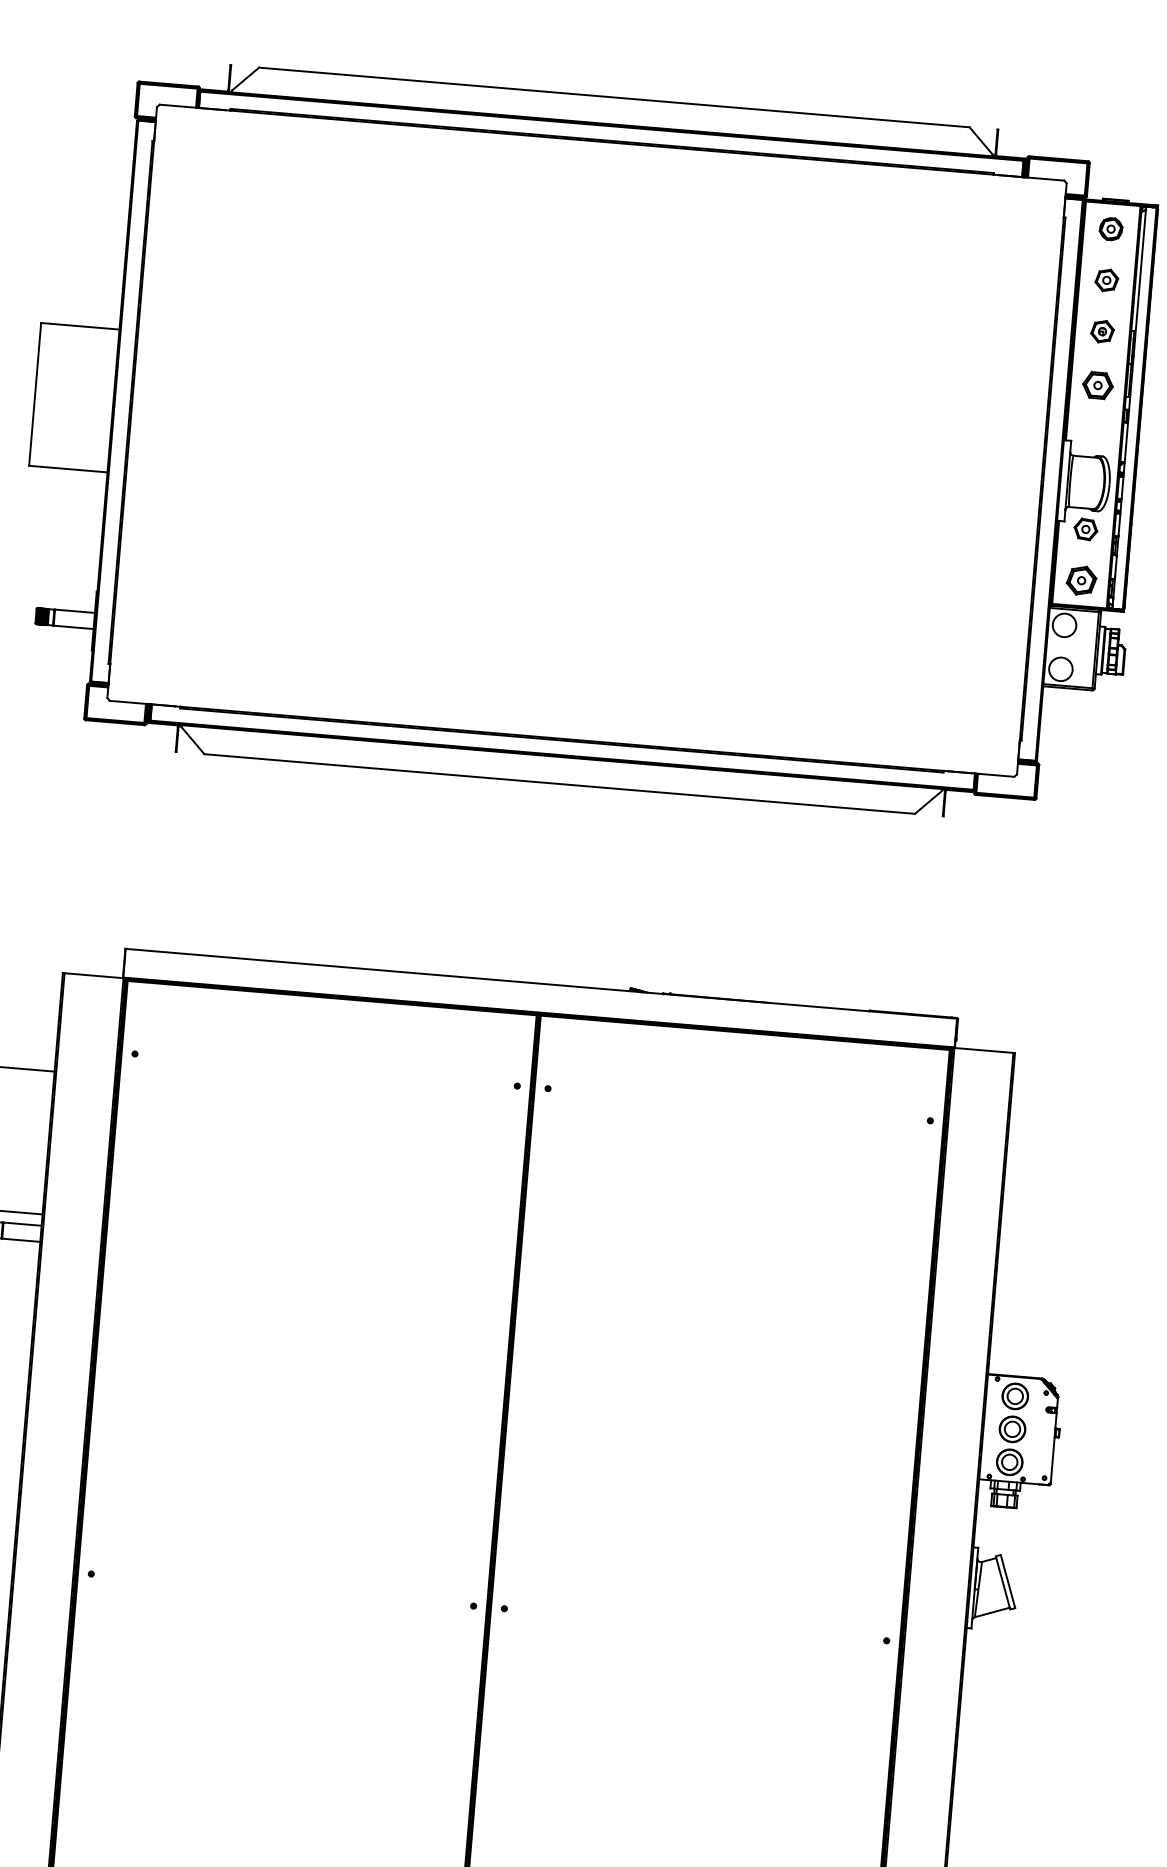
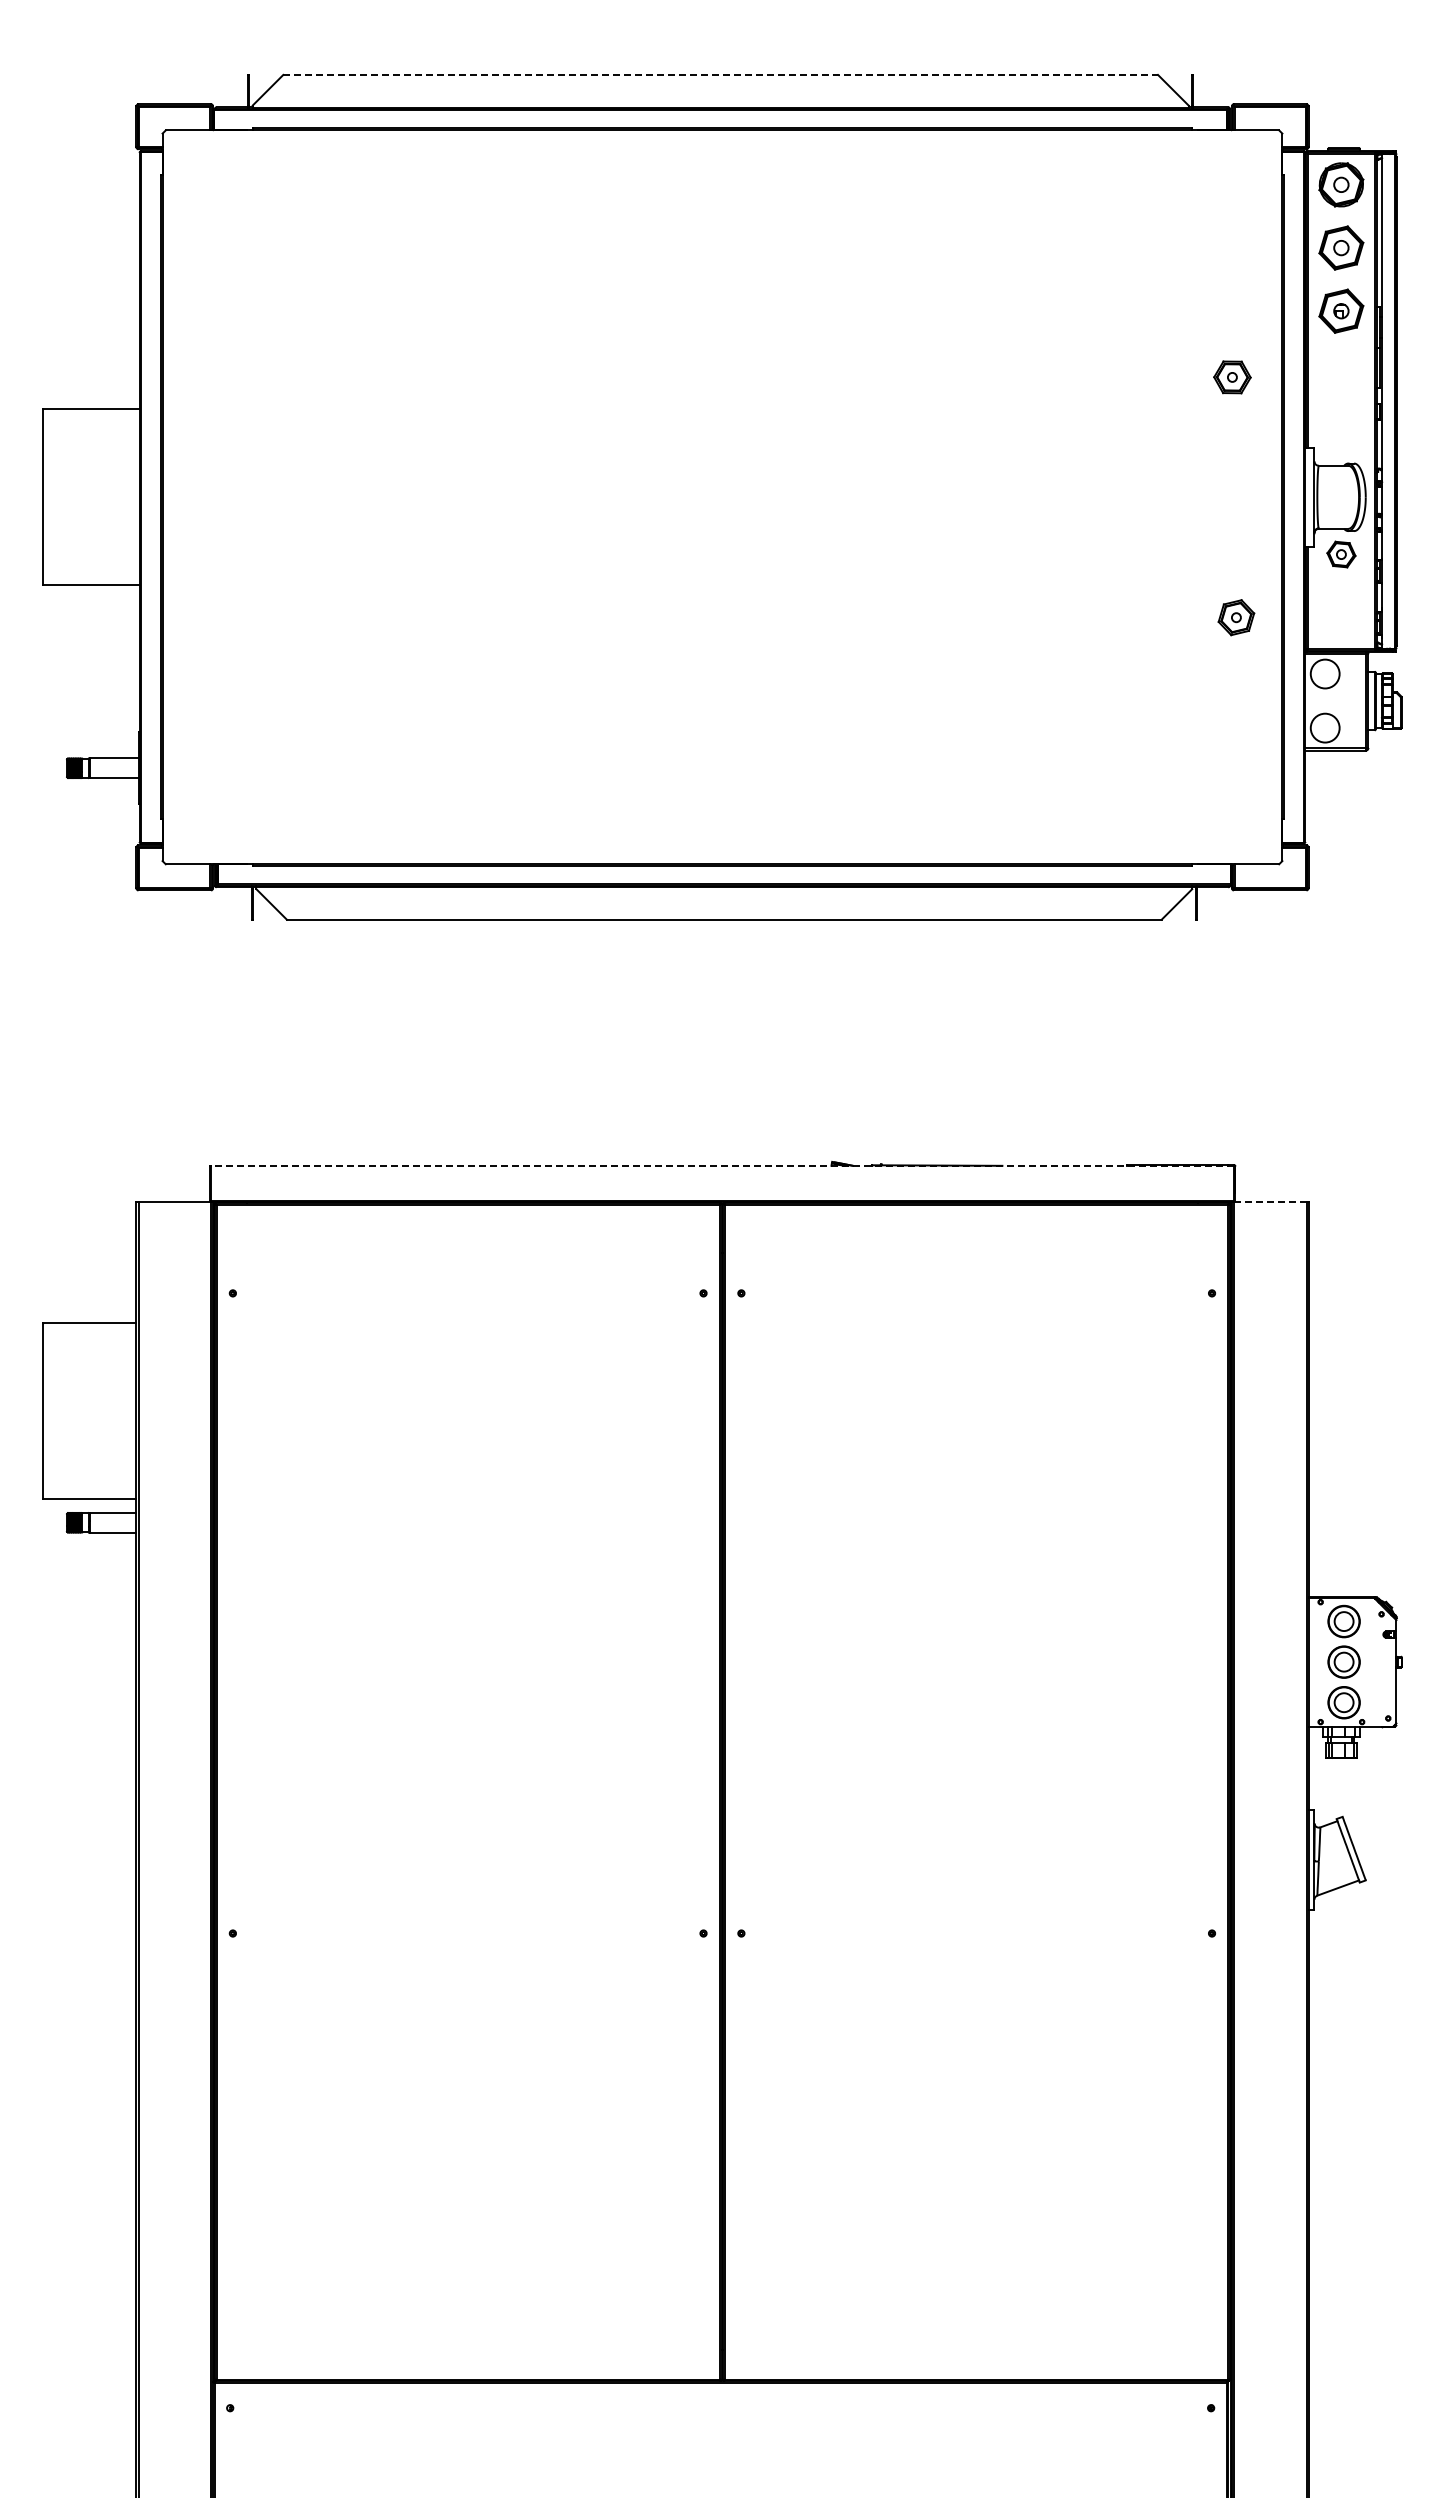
line: (615, 97) -> (721, 74), solid -> dashed
part: (1111, 228) -> (1341, 184), size x1.6
part: (1106, 280) -> (1341, 247), size x1.6
part: (1102, 331) -> (1341, 310), size x1.6
part: (1098, 385) -> (1232, 377), moved
part: (1081, 580) -> (1236, 617), moved
line: (541, 983) -> (722, 1165), solid -> dashed
line: (984, 1050) -> (1270, 1201), solid -> dashed

